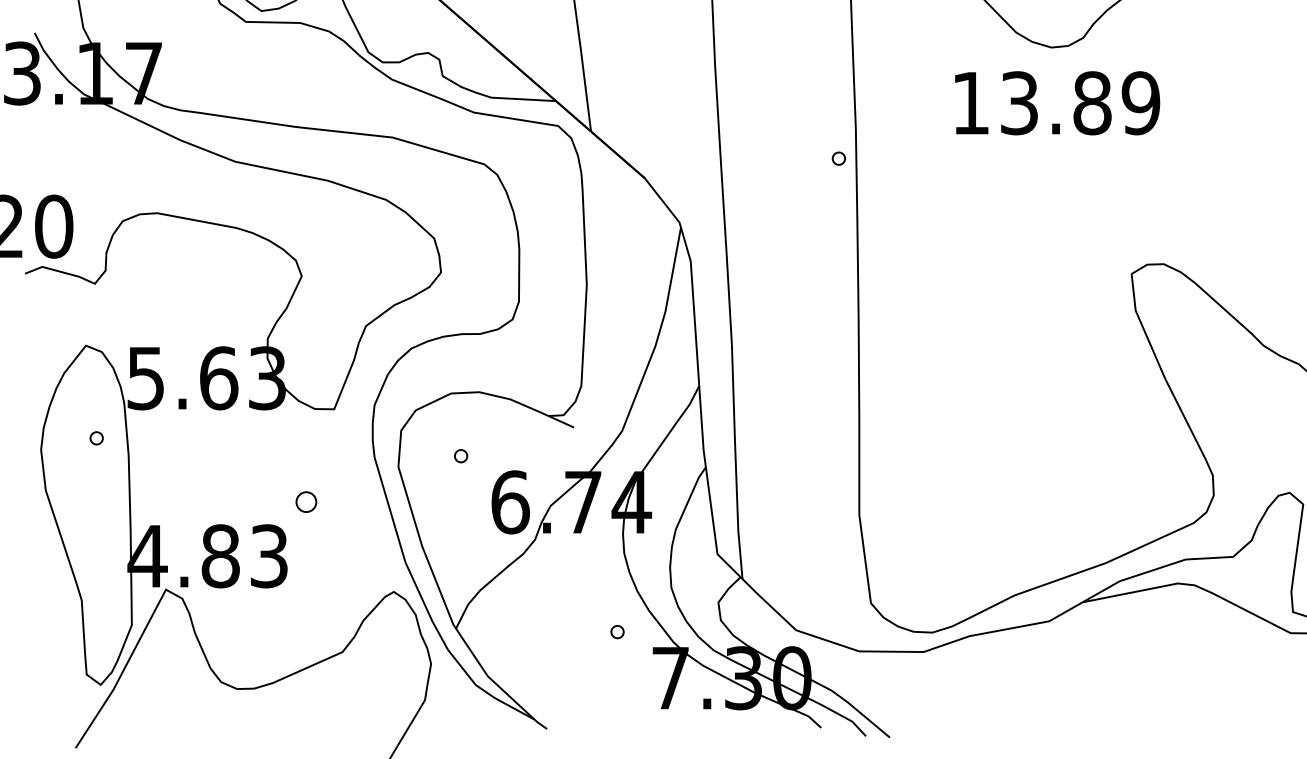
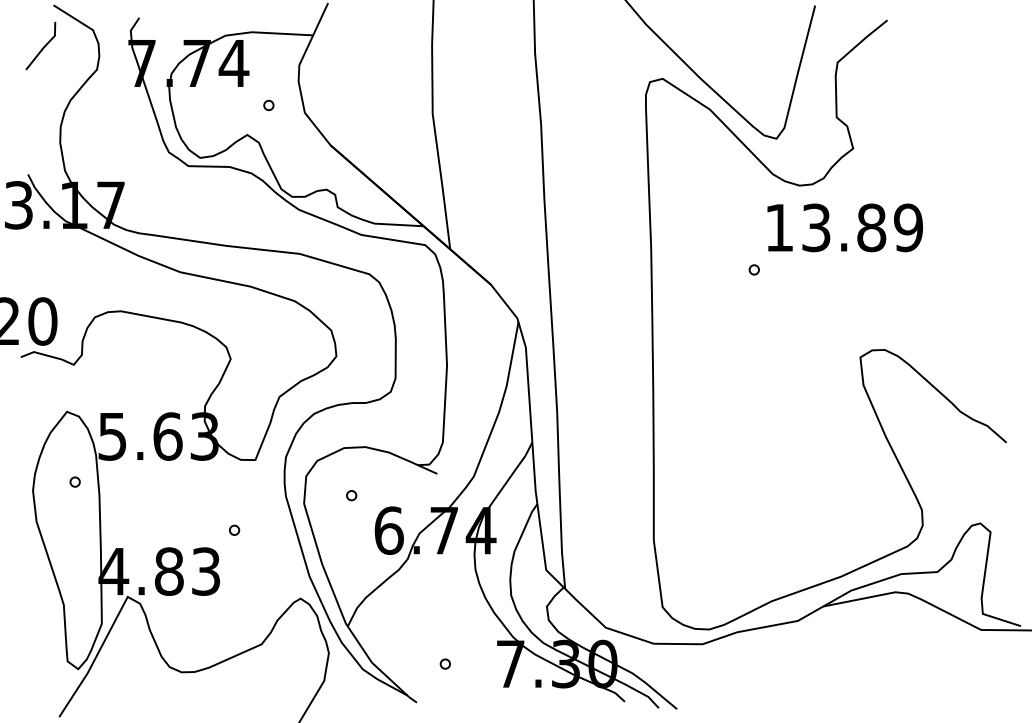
text: (1056, 102) -> (844, 227), moved
part: (837, 158) -> (753, 269), moved
part: (306, 500) -> (234, 529), size x0.62
part: (616, 631) -> (444, 663), moved

